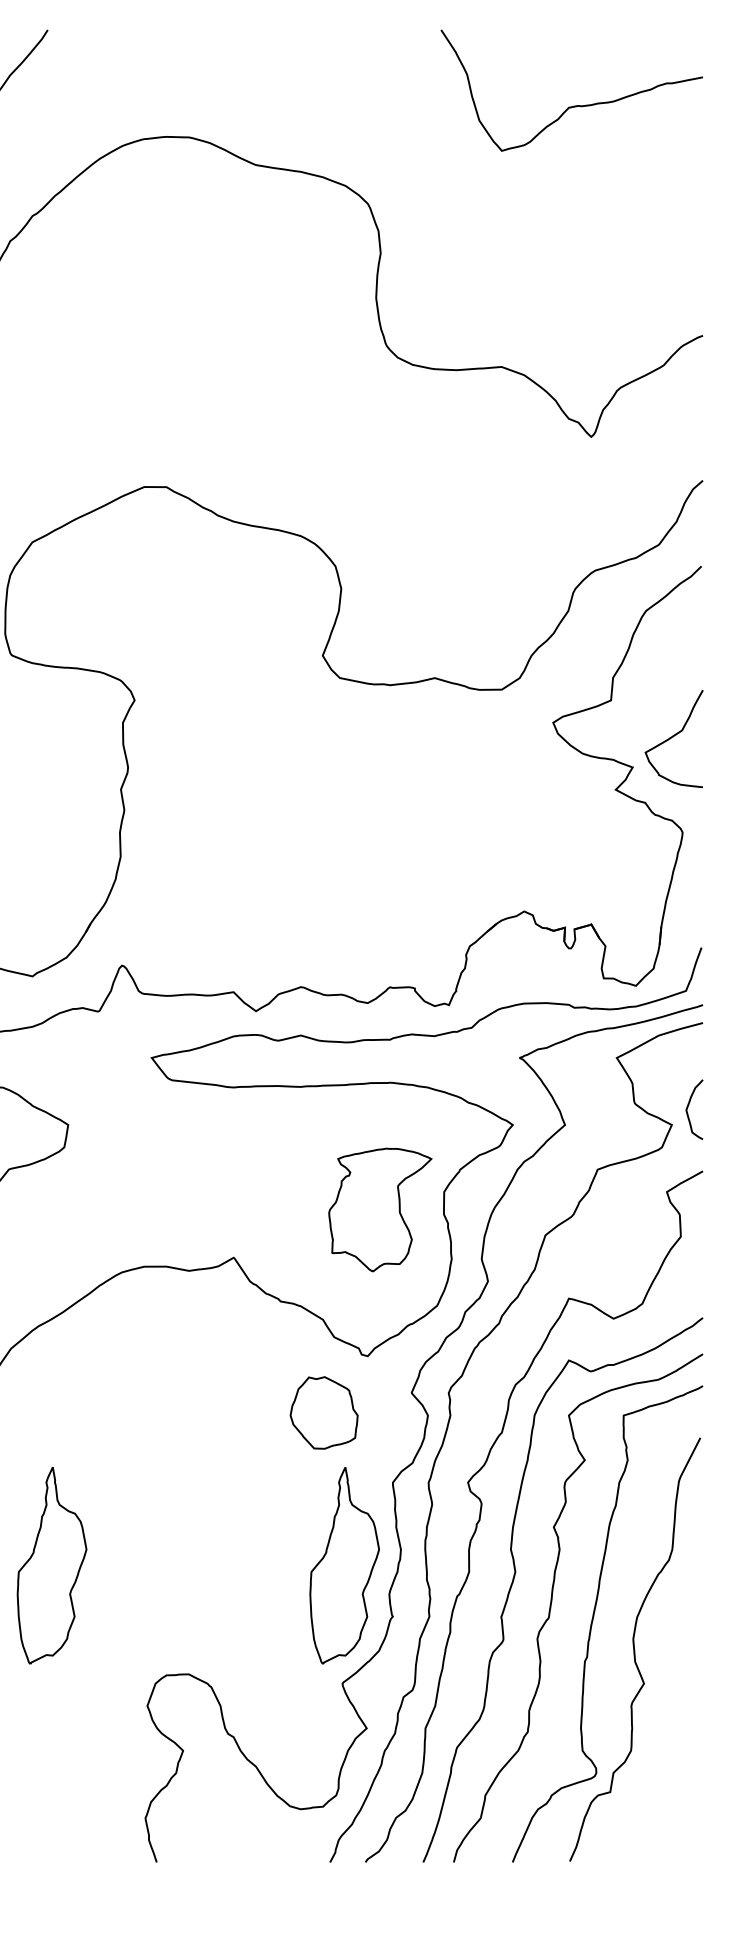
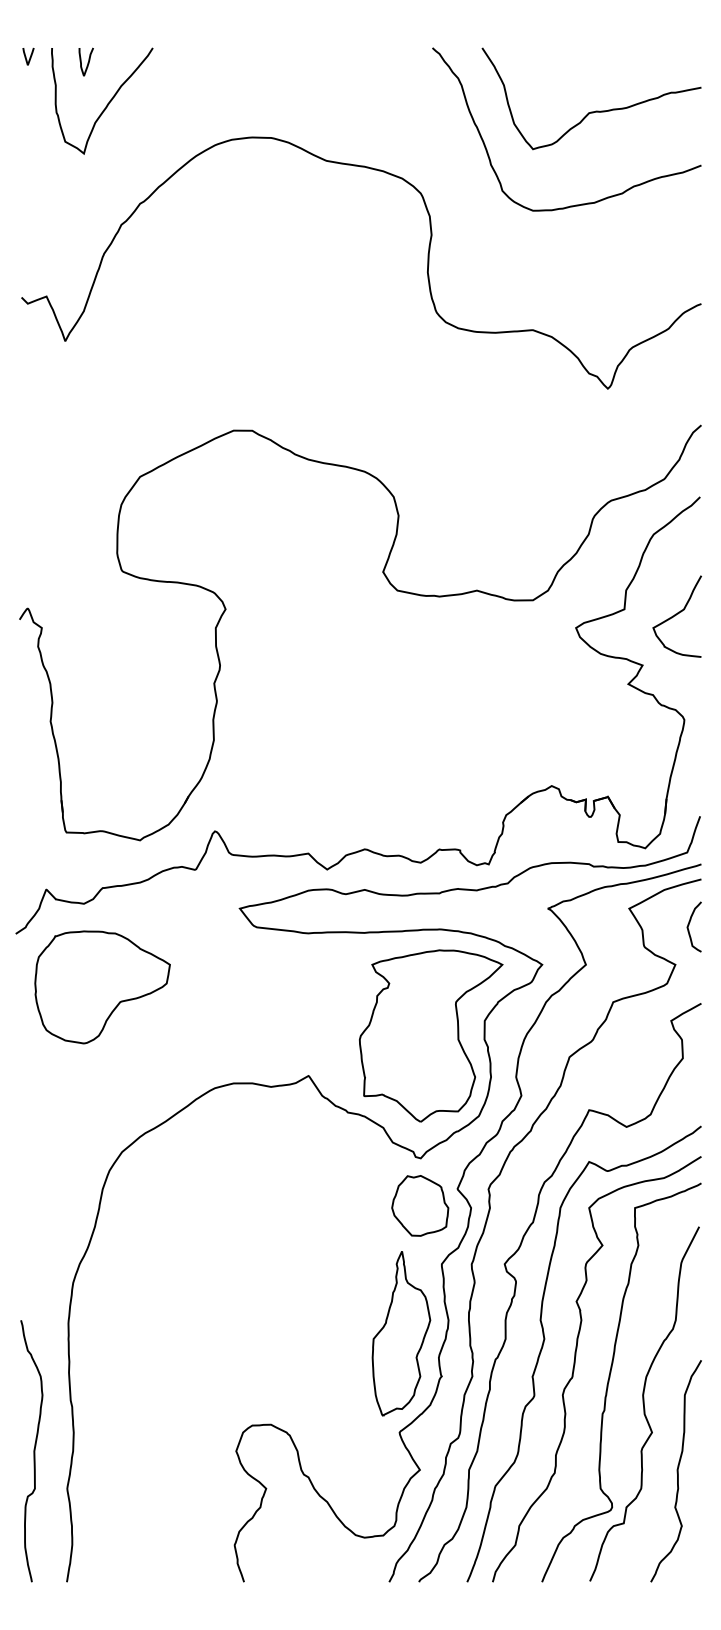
curve: (559, 215) -> (581, 203), added
curve: (673, 737) -> (676, 615), moved
curve: (688, 1107) -> (689, 925), moved
part: (380, 1209) -> (431, 1035), size x1.67
part: (324, 1412) -> (420, 1205), moved
part: (52, 1565) -> (156, 1333), removed
curve: (673, 1730) -> (676, 1471), added

